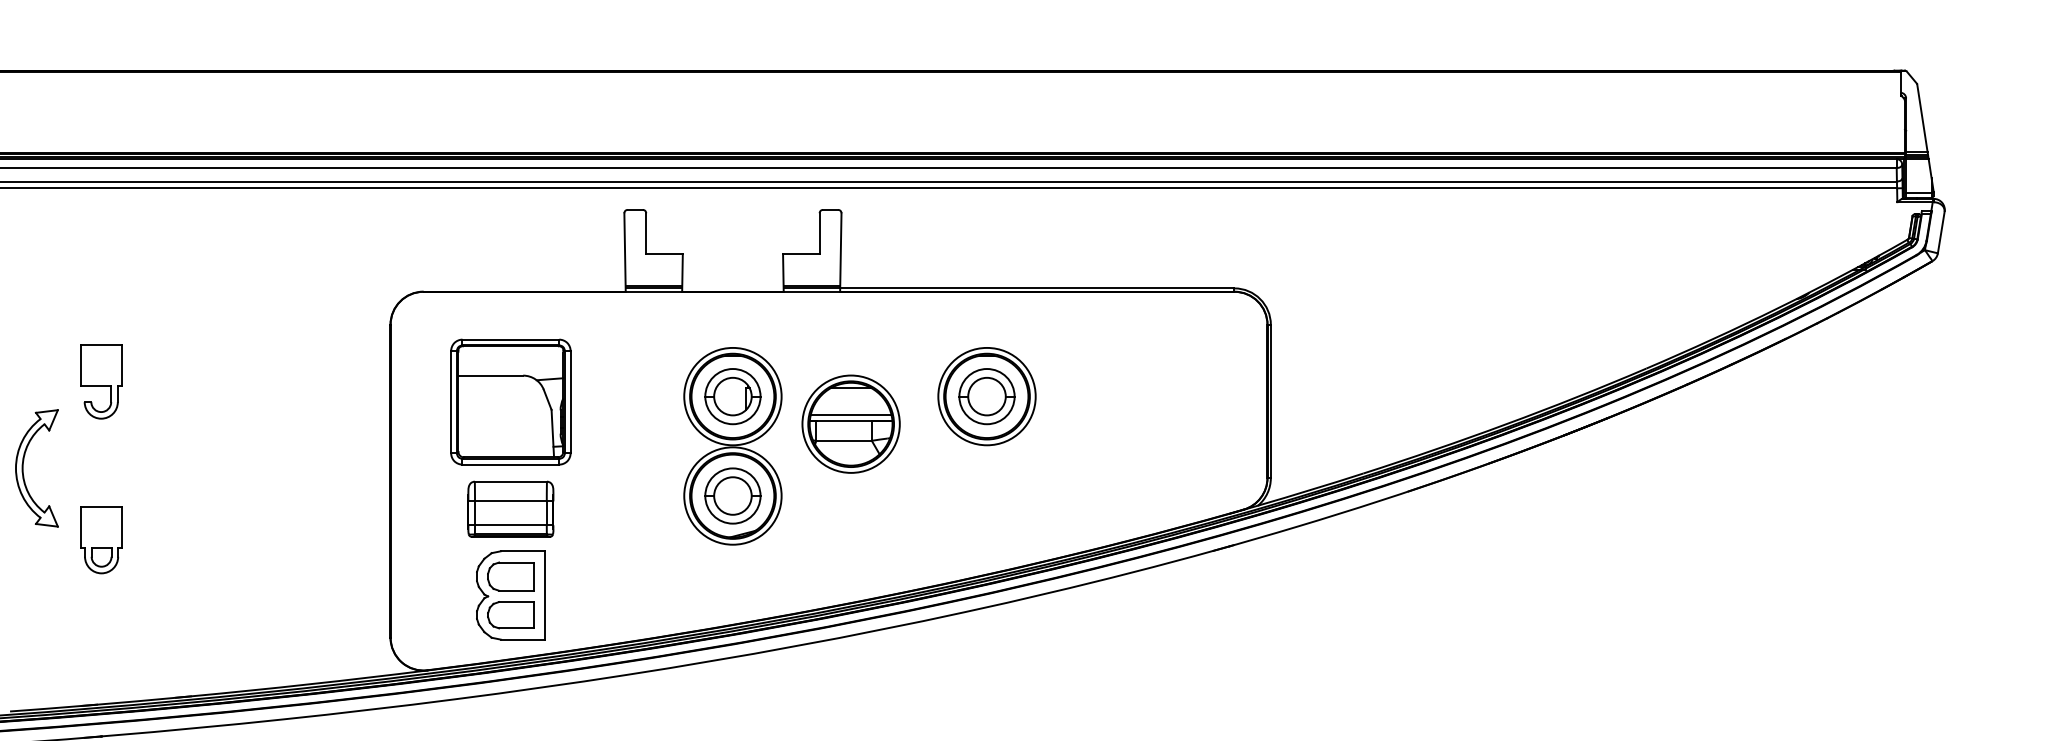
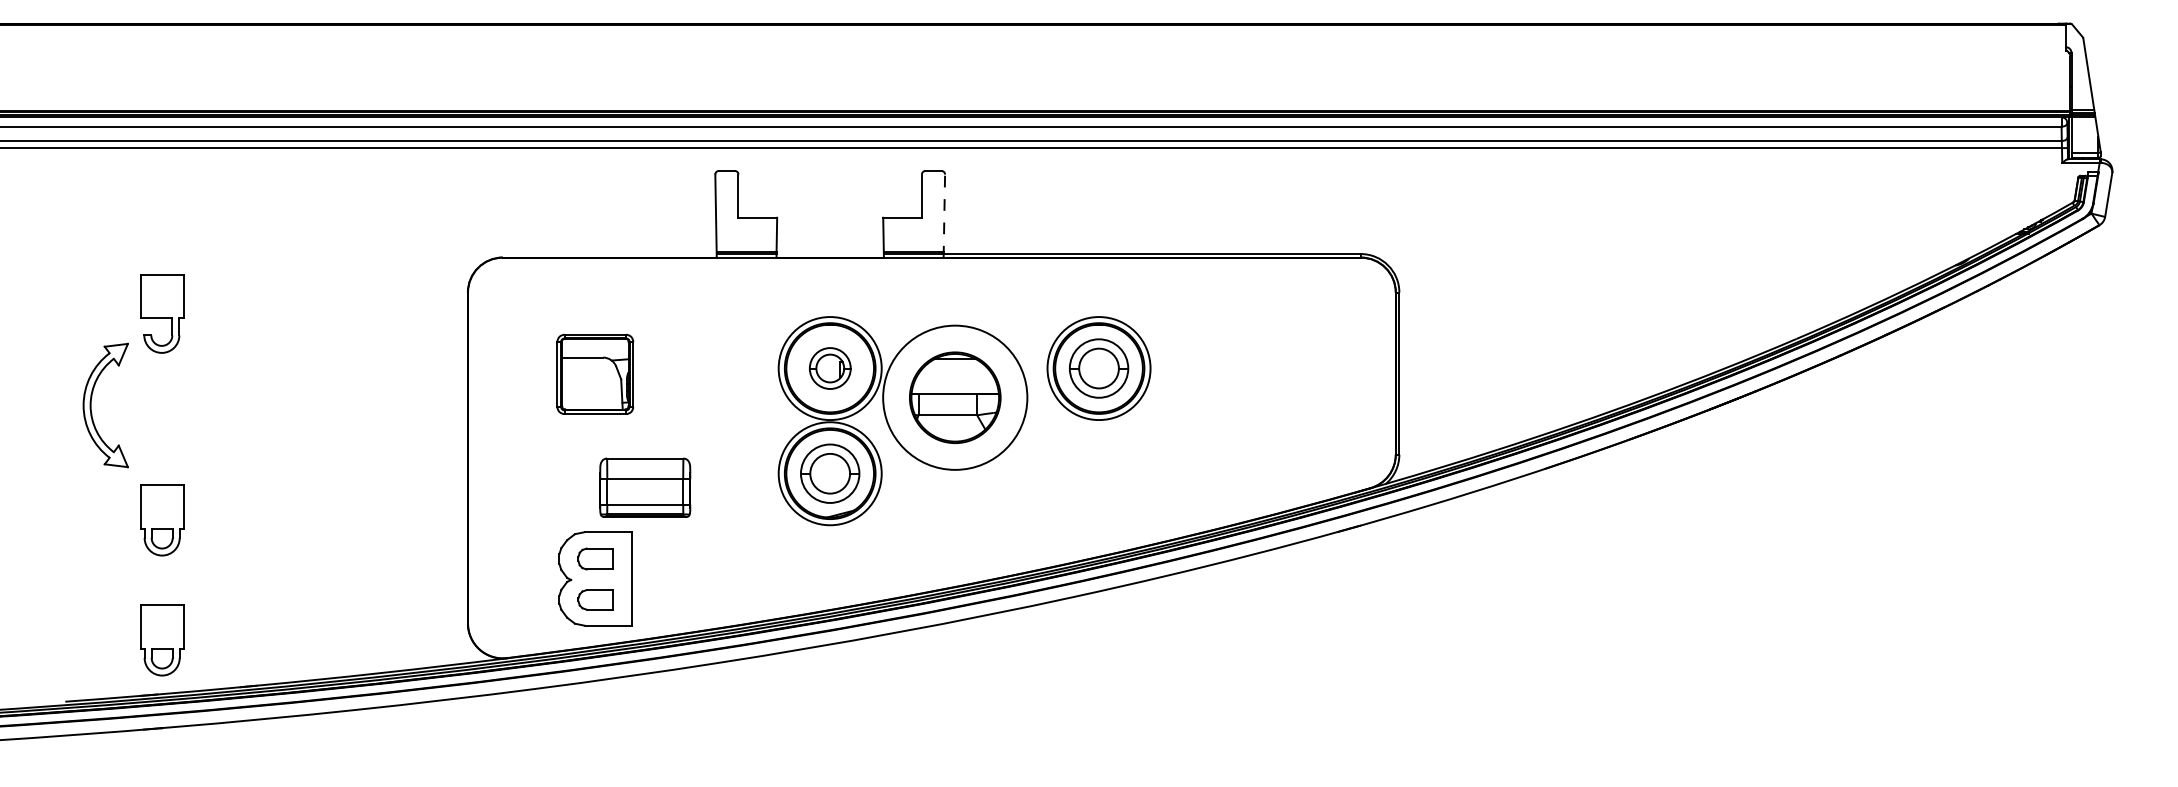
line: (840, 252) -> (944, 216), solid -> dashed
part: (101, 381) -> (162, 313), moved
part: (733, 396) -> (830, 368), size x0.7
part: (511, 402) -> (595, 374), size x0.6
line: (851, 415) -> (955, 388), removed
circle: (850, 423) -> (954, 397), size x1.4
part: (23, 468) -> (91, 405), moved
part: (511, 509) -> (645, 487), moved
part: (511, 576) -> (595, 558), size x0.7
part: (511, 614) -> (595, 599), size x0.7
part: (101, 653) -> (162, 640), added

